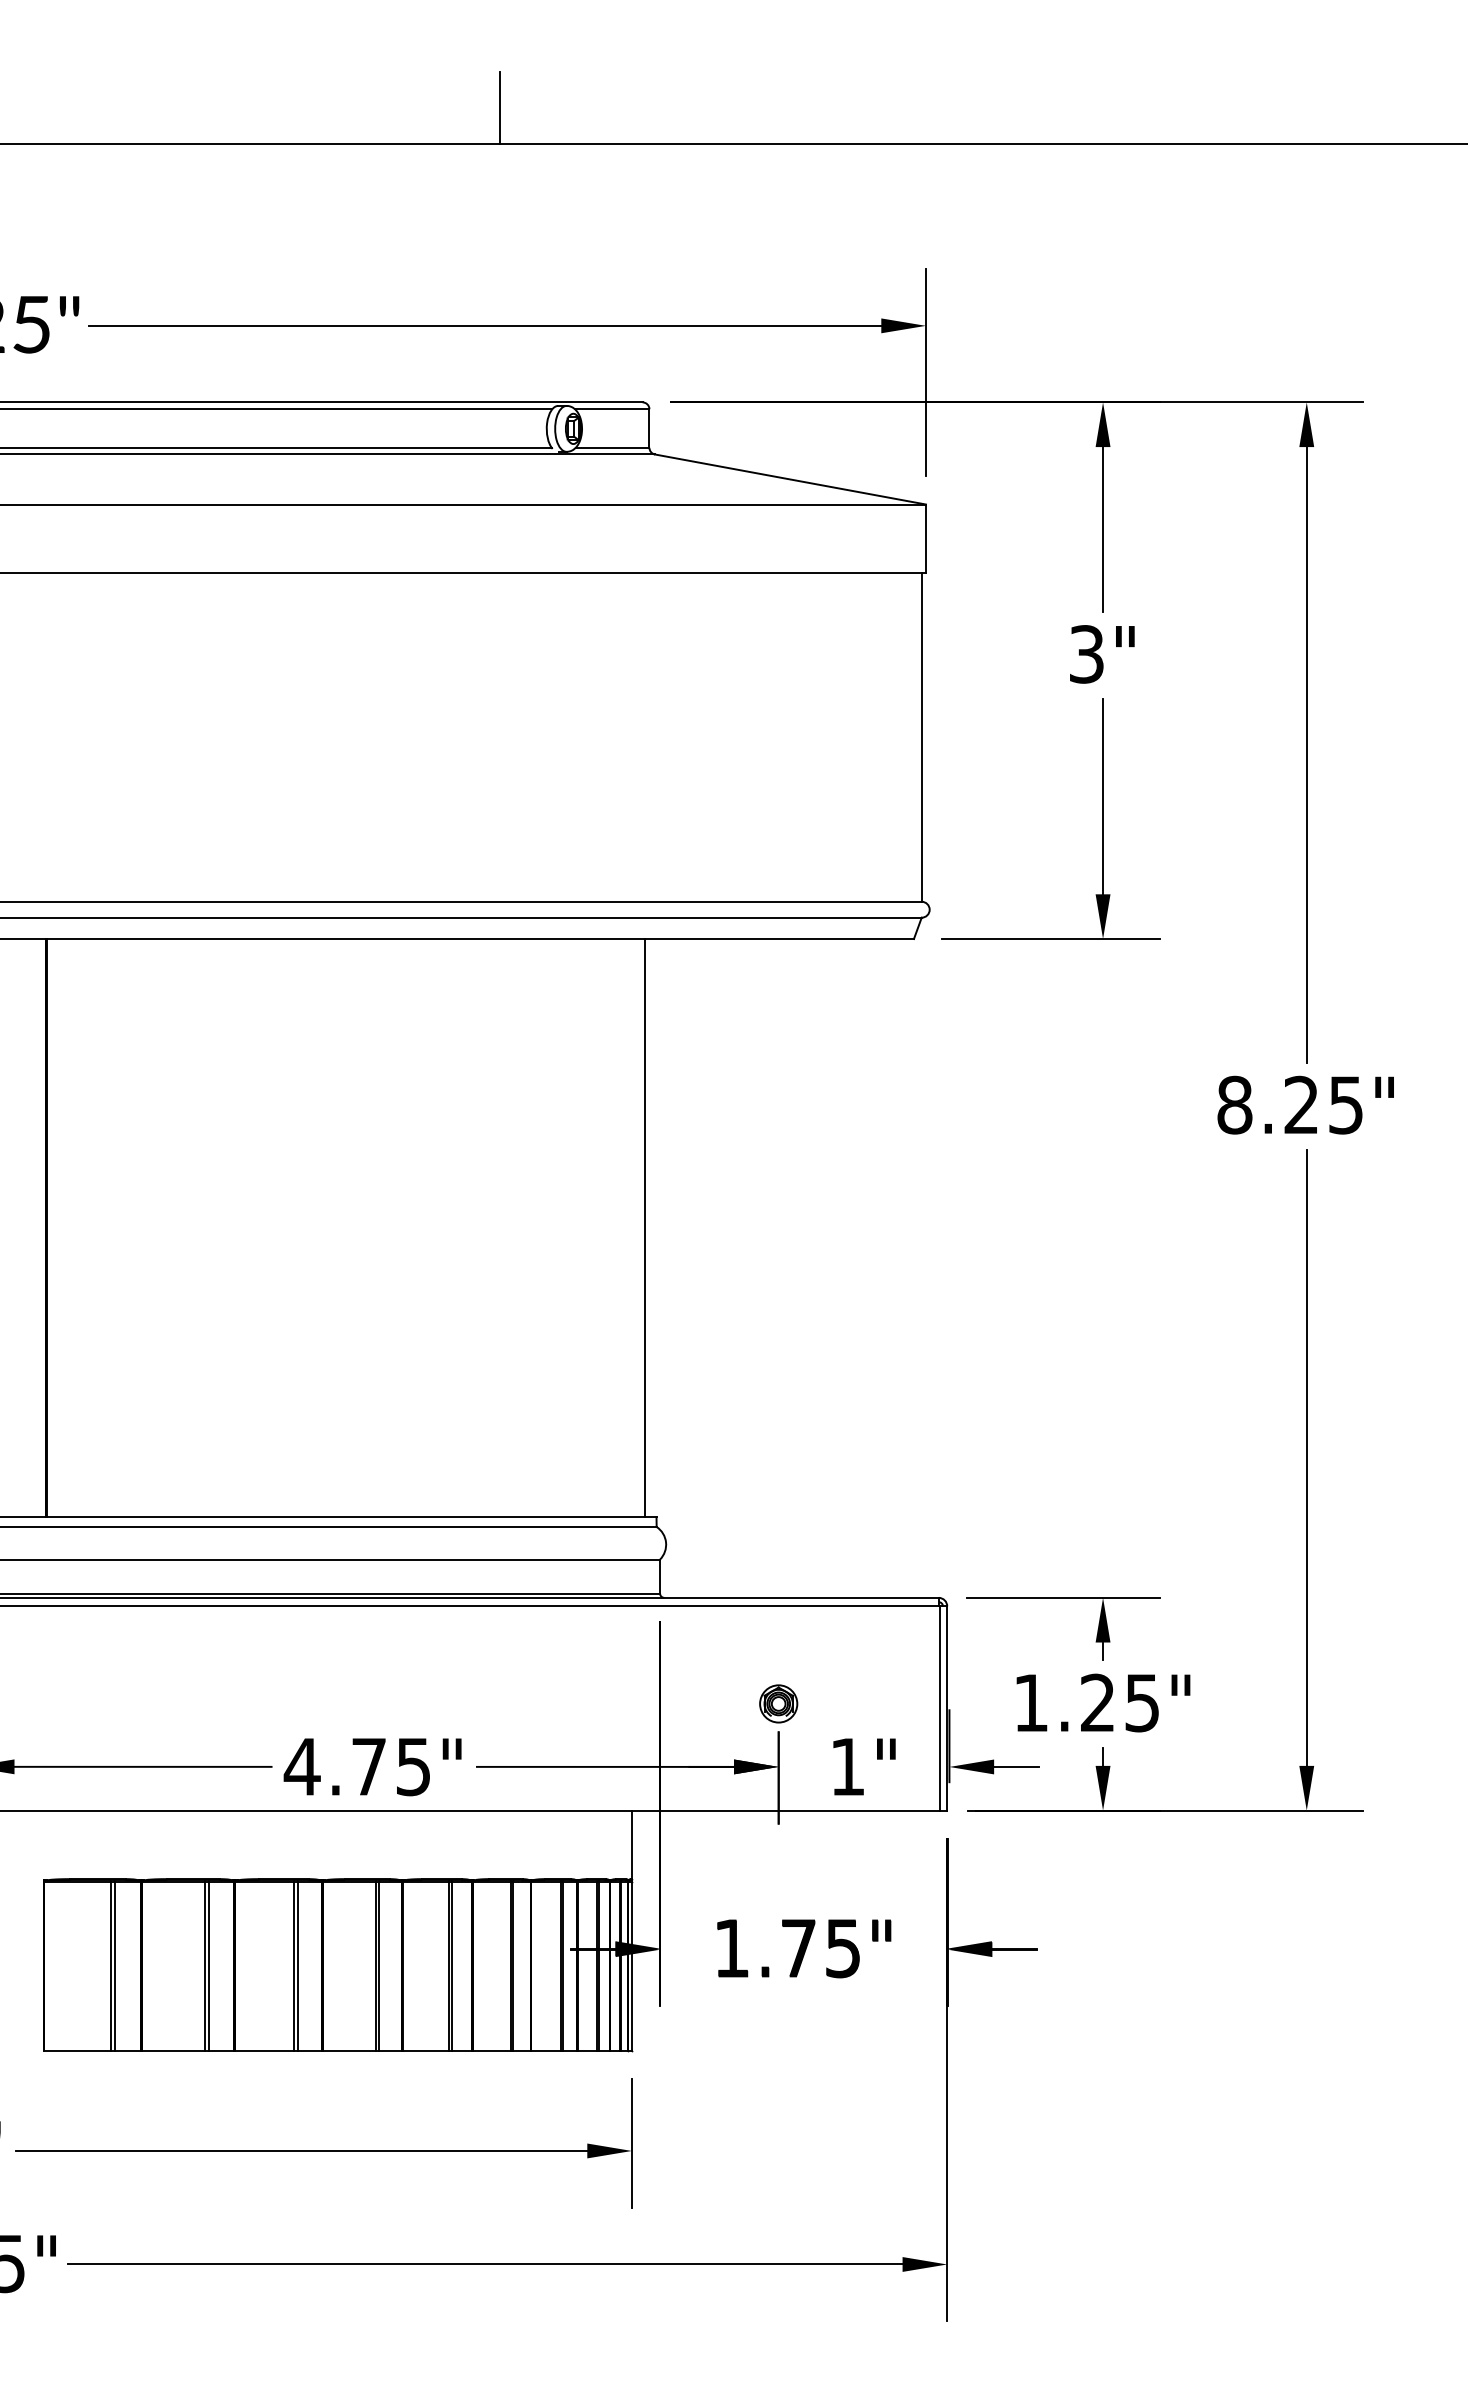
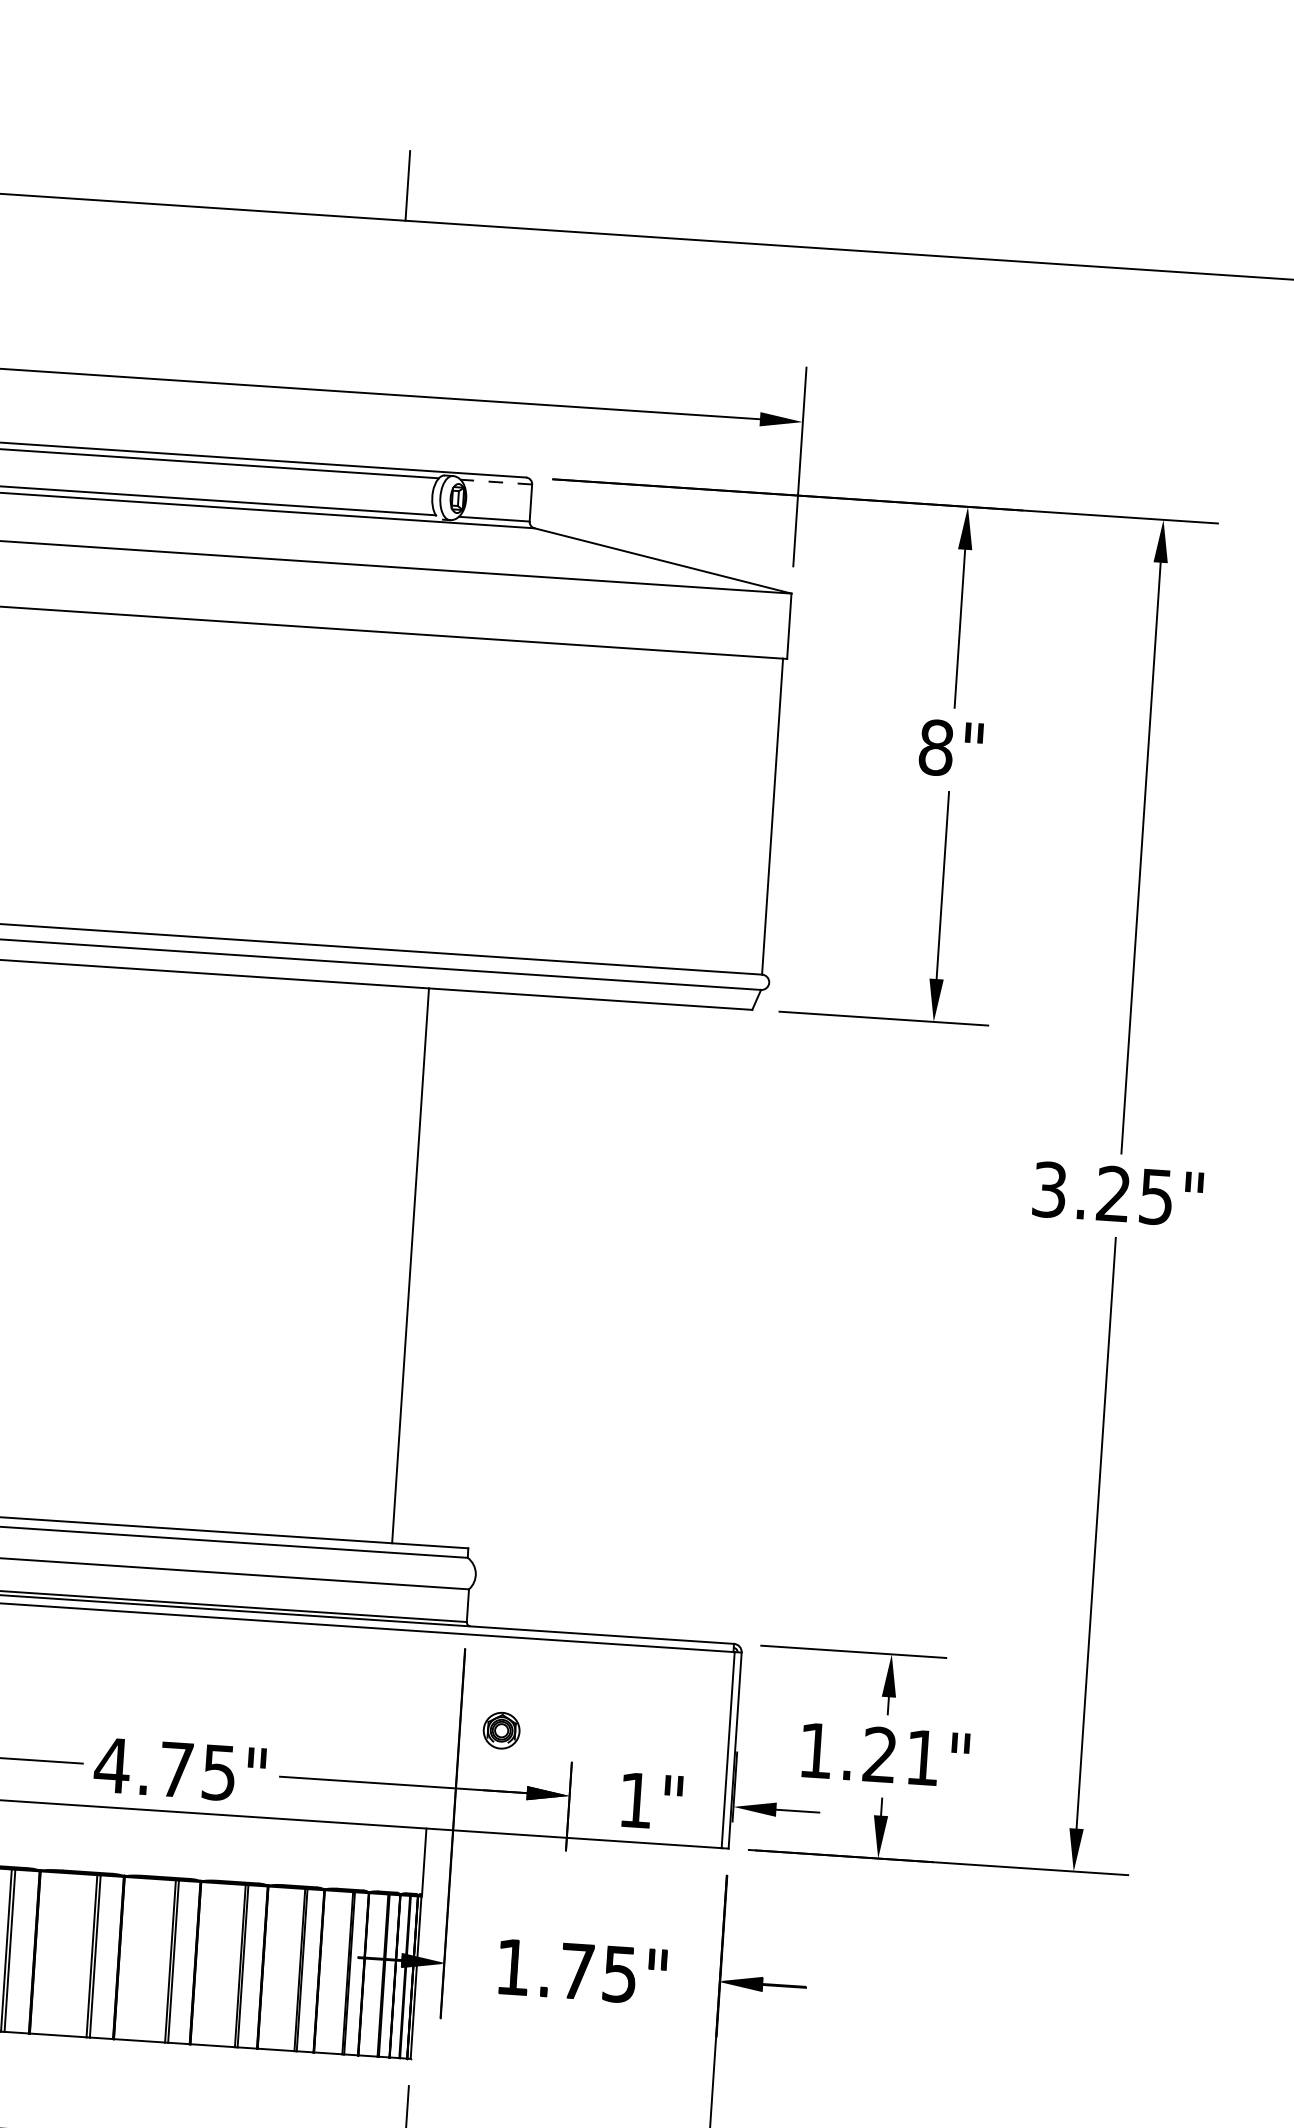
line: (611, 409) -> (495, 482), solid -> dashed
text: (1086, 654) -> (936, 747), 3" -> 8"
text: (1234, 1104) -> (1049, 1189), 8.25" -> 3.25"
line: (645, 1228) -> (410, 1266), moved
part: (778, 1703) -> (501, 1730), moved
text: (1141, 1703) -> (921, 1758), 1.25" -> 1.21"

